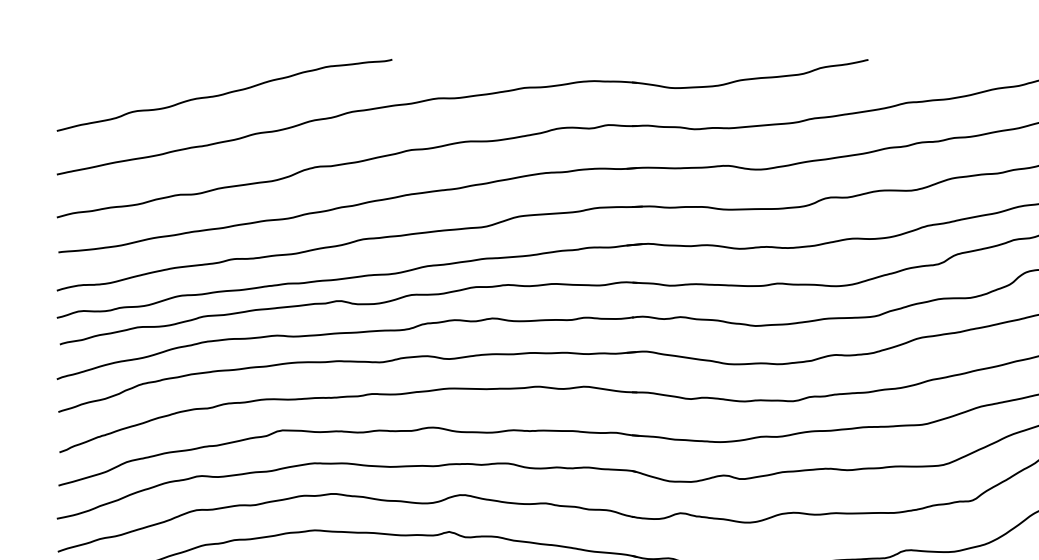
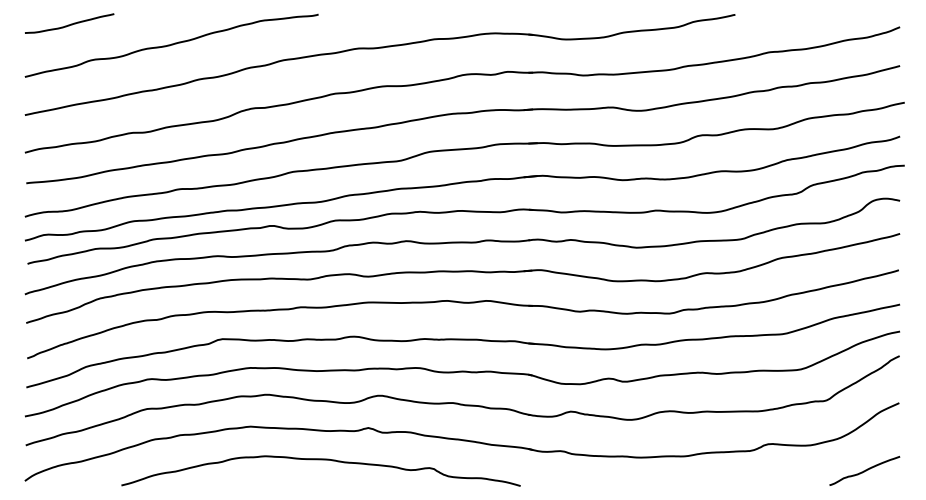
curve: (107, 70) -> (69, 24), added

